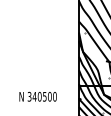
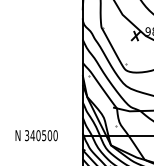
text: (37, 96) -> (36, 135), moved

